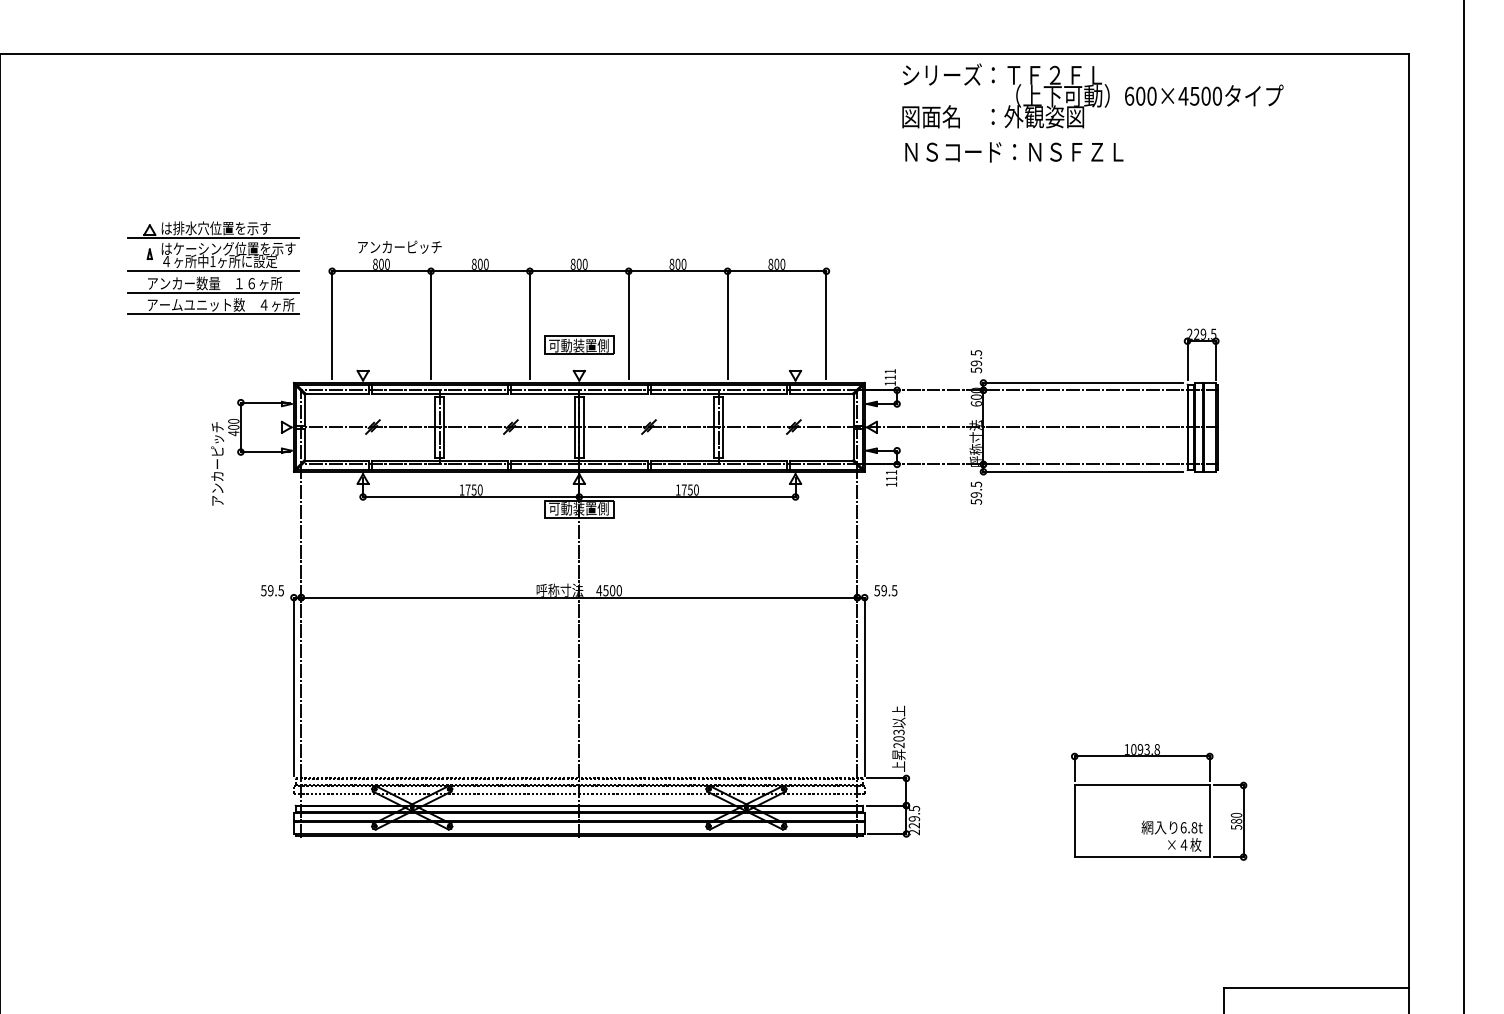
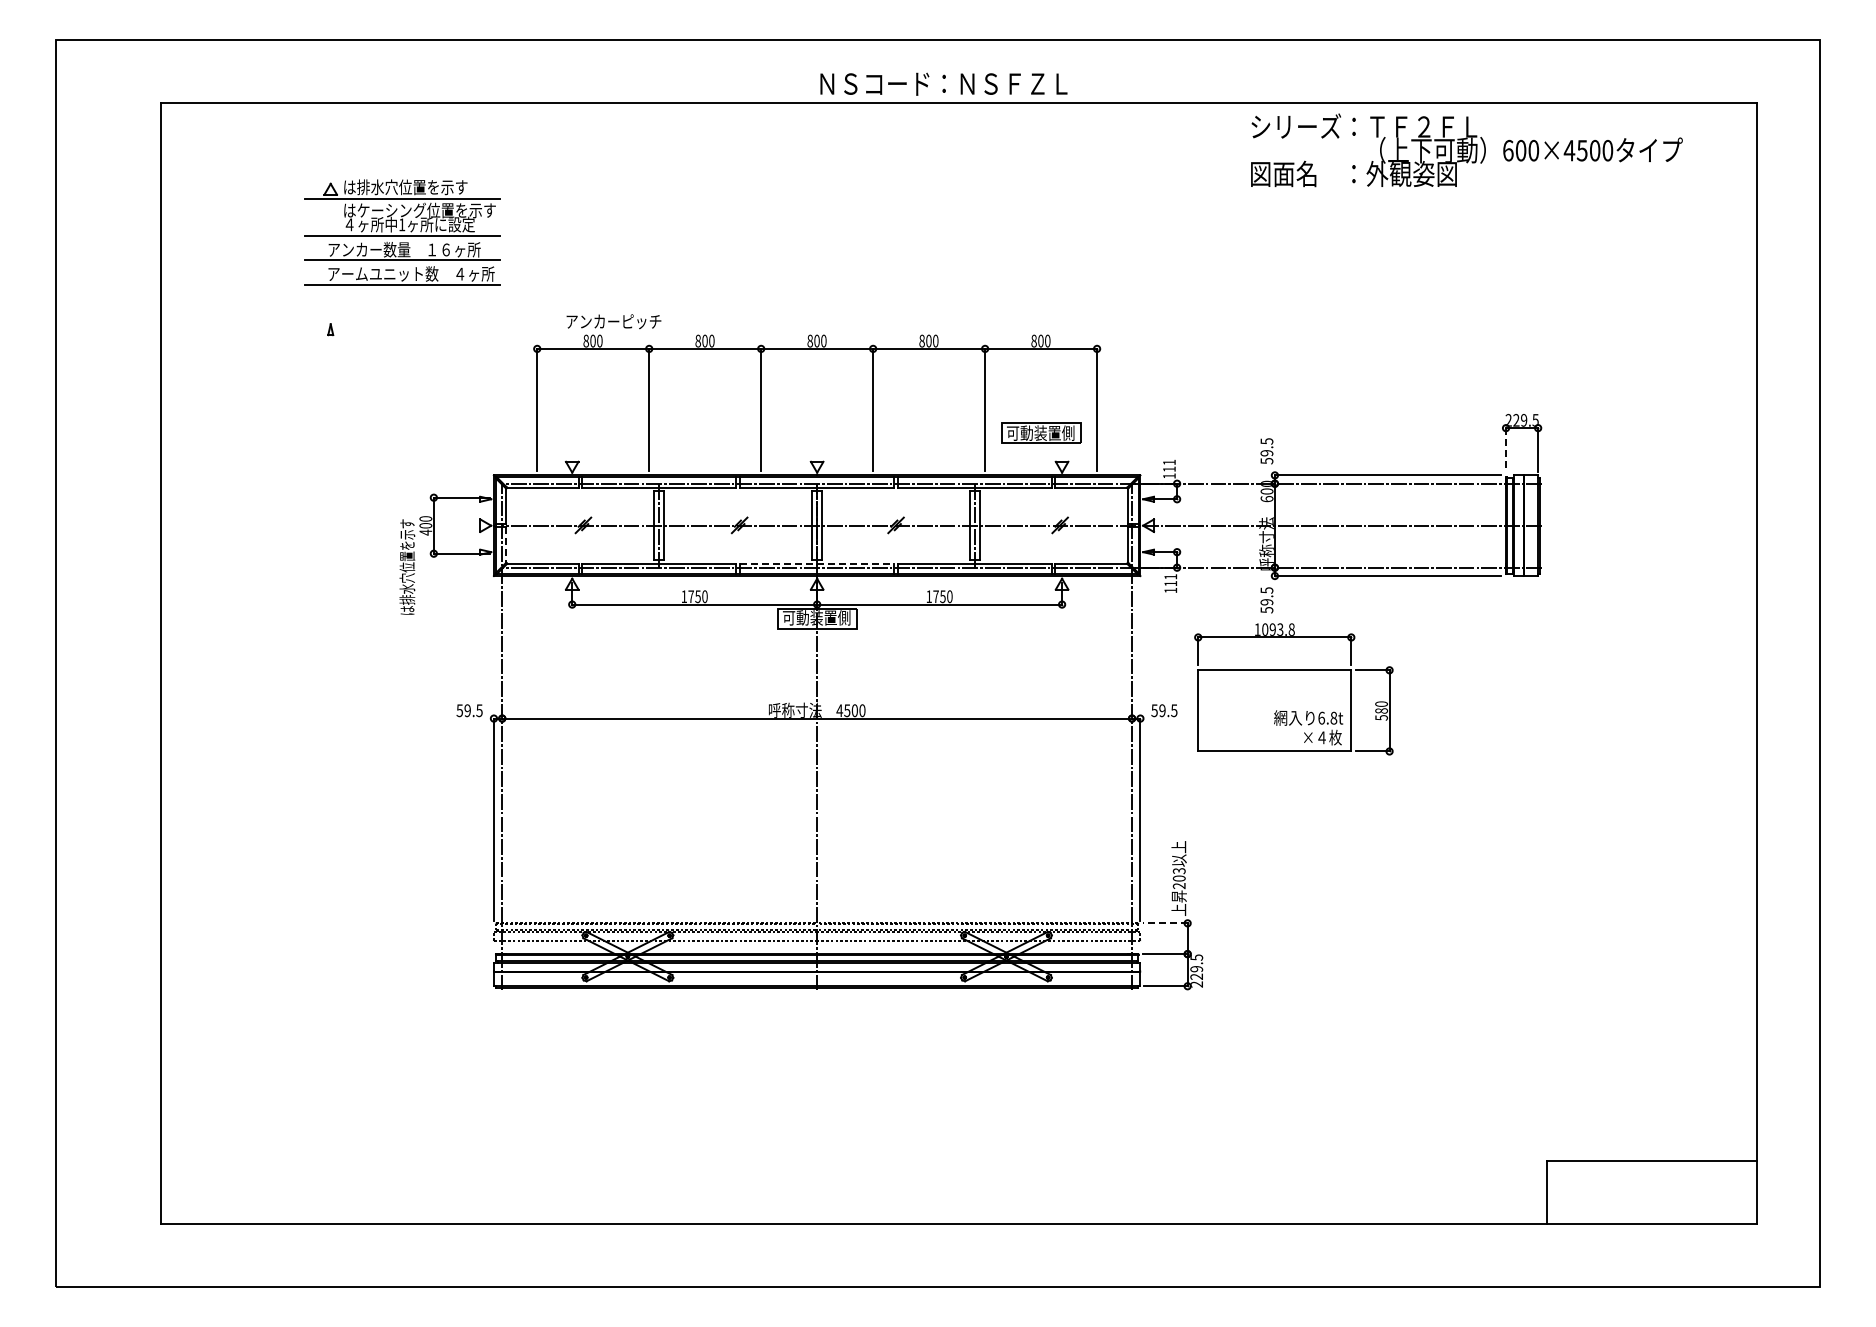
text: (1092, 96) -> (1466, 150), moved
text: (1013, 151) -> (943, 83), moved
part: (213, 268) -> (402, 232), moved
part: (579, 345) -> (1041, 432), moved
line: (1187, 360) -> (1506, 450), solid -> dashed
line: (305, 444) -> (506, 545), solid -> dashed
line: (579, 460) -> (817, 563), solid -> dashed
text: (217, 463) -> (407, 566), アンカーピッチ -> は排水穴位置を示す
line: (886, 778) -> (1165, 923), solid -> dashed
part: (1158, 802) -> (1293, 689), moved

